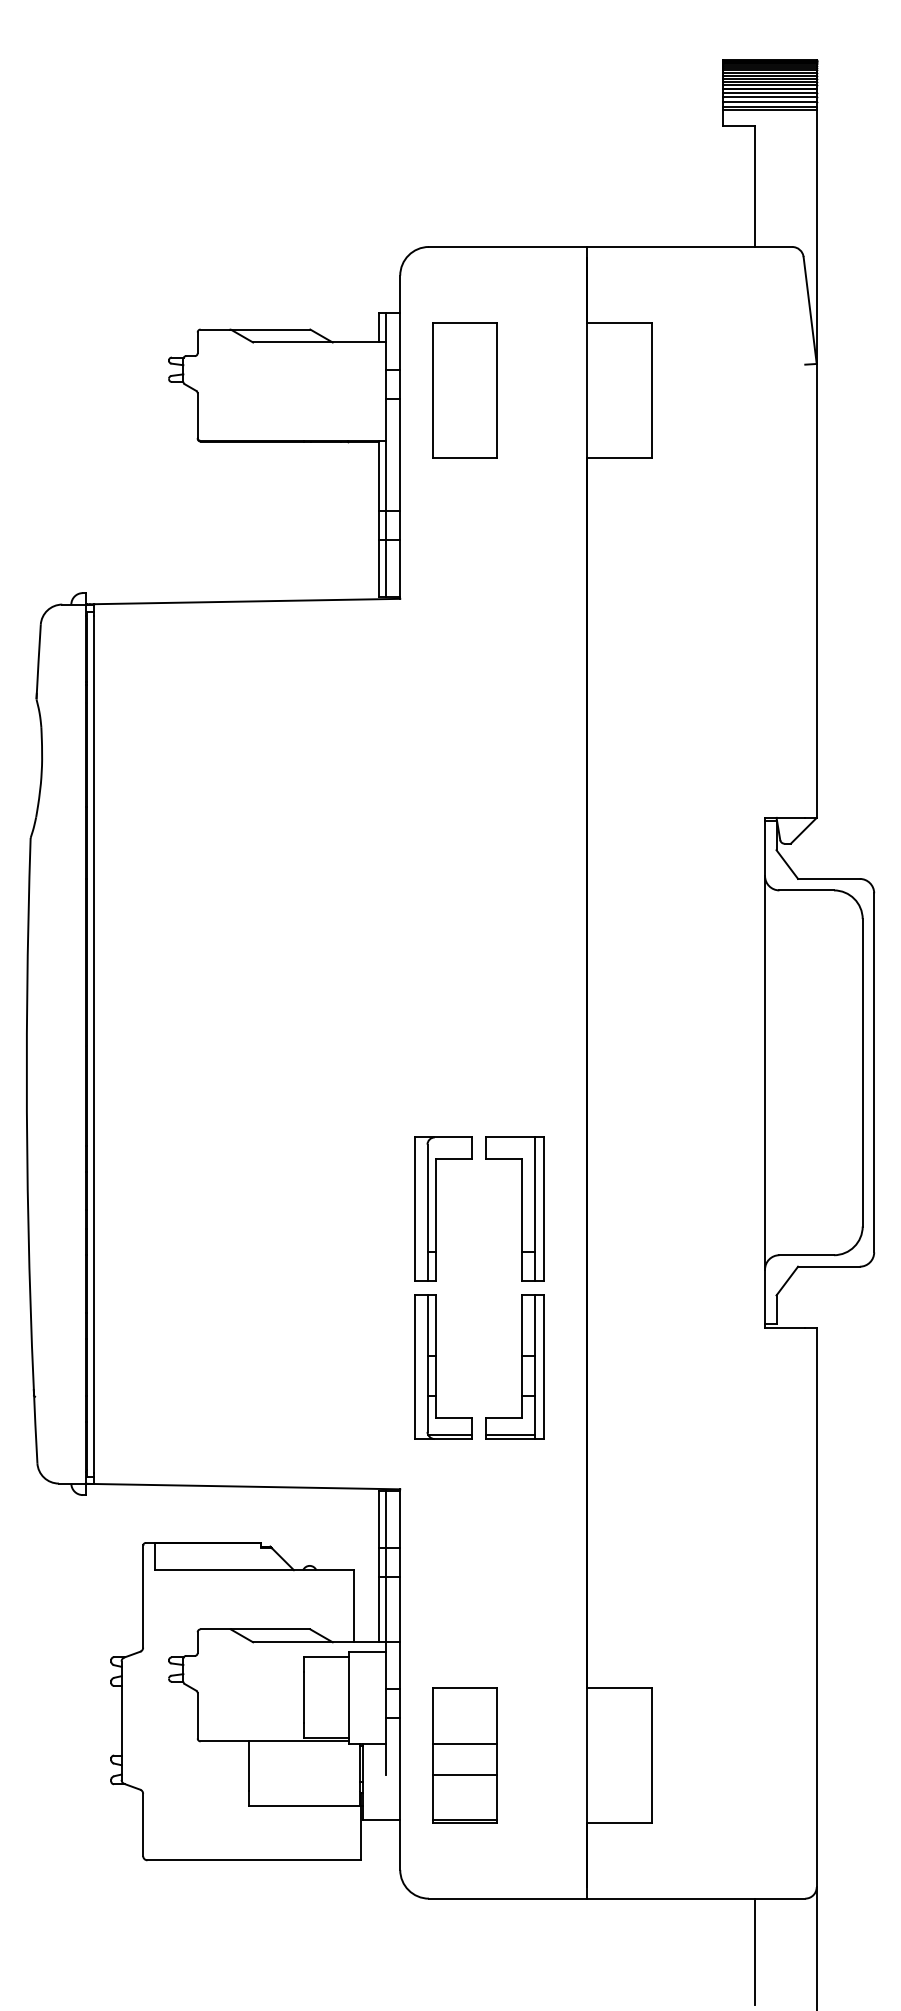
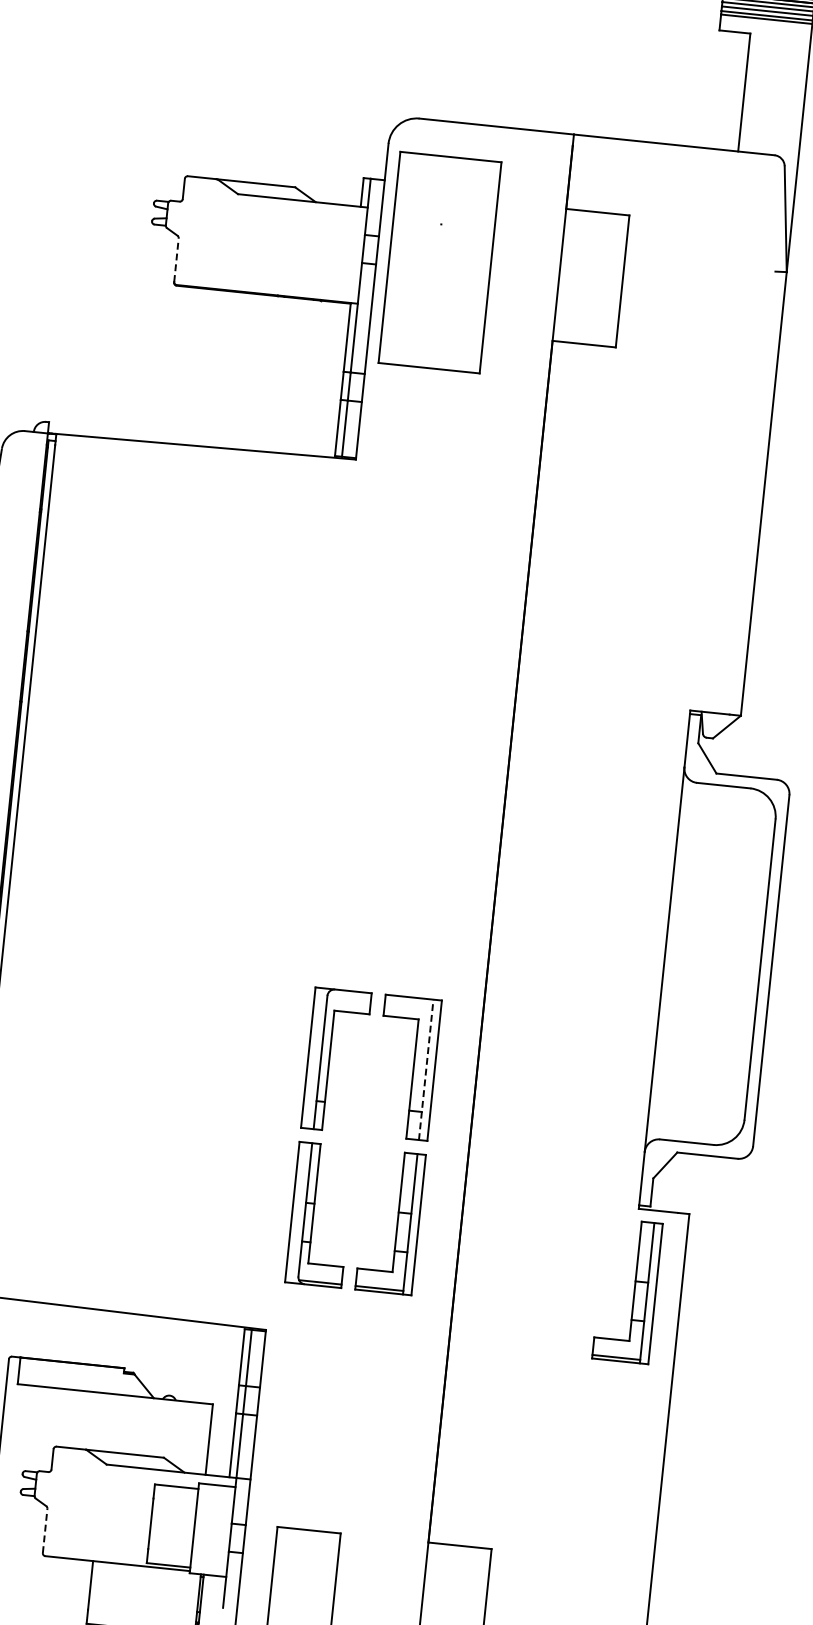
part: (464, 390) -> (439, 262), size x1.6
line: (197, 415) -> (176, 259), solid -> dashed
line: (535, 1209) -> (426, 1070), solid -> dashed
part: (768, 1411) -> (633, 1291), added
line: (197, 1715) -> (44, 1530), solid -> dashed
line: (464, 1743) -> (303, 1584), removed
line: (464, 1775) -> (299, 1616), removed

